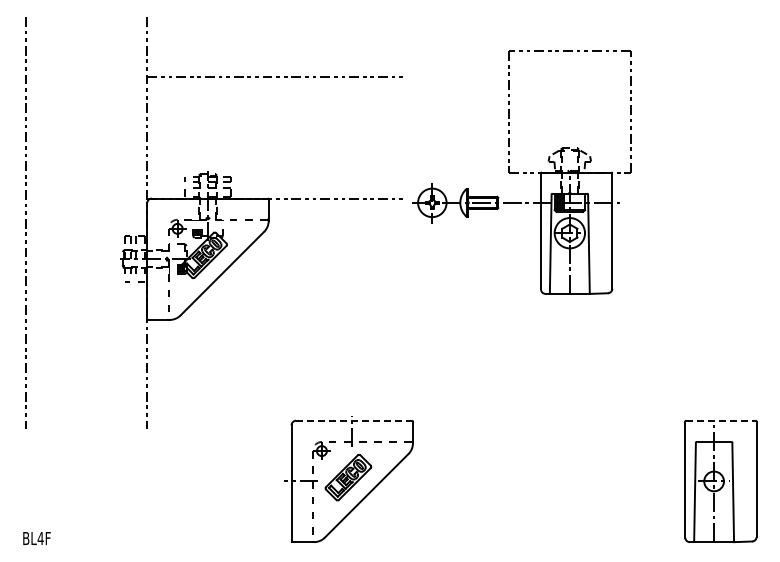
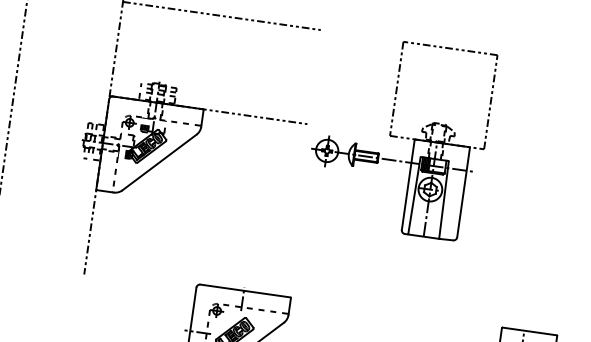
part: (521, 172) -> (399, 137), moved
line: (354, 420) -> (245, 290), dashed -> solid
line: (720, 420) -> (529, 331), dashed -> solid

